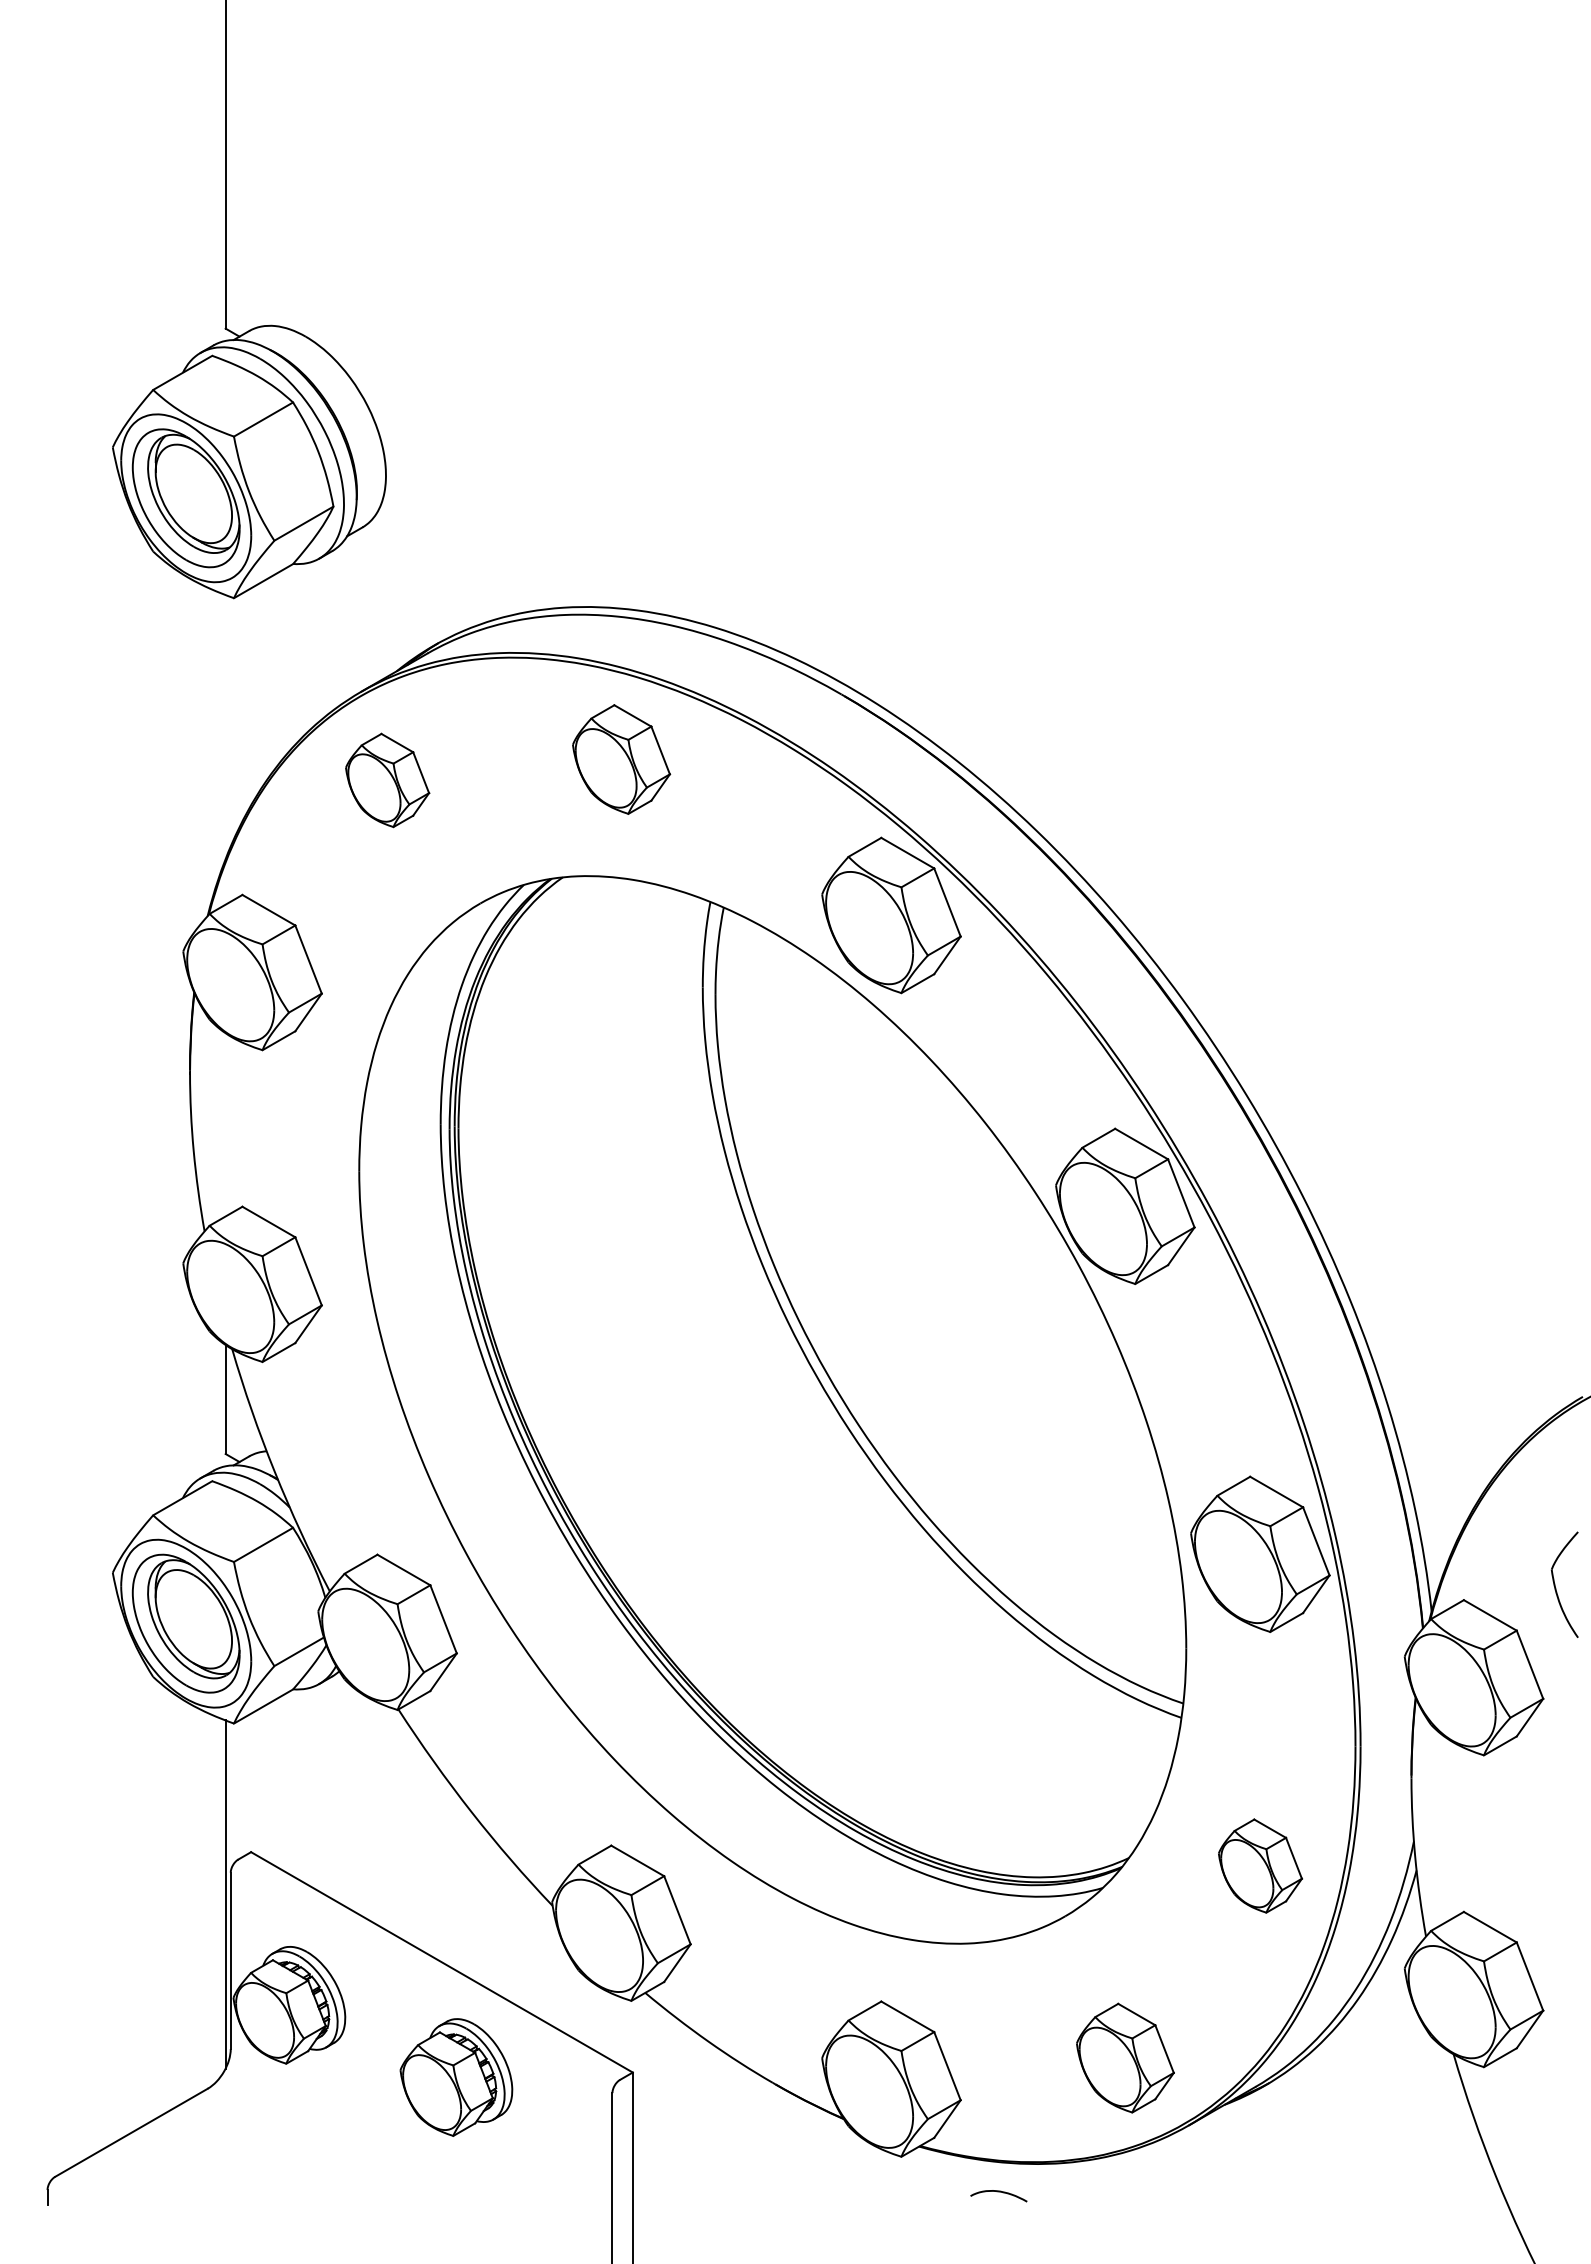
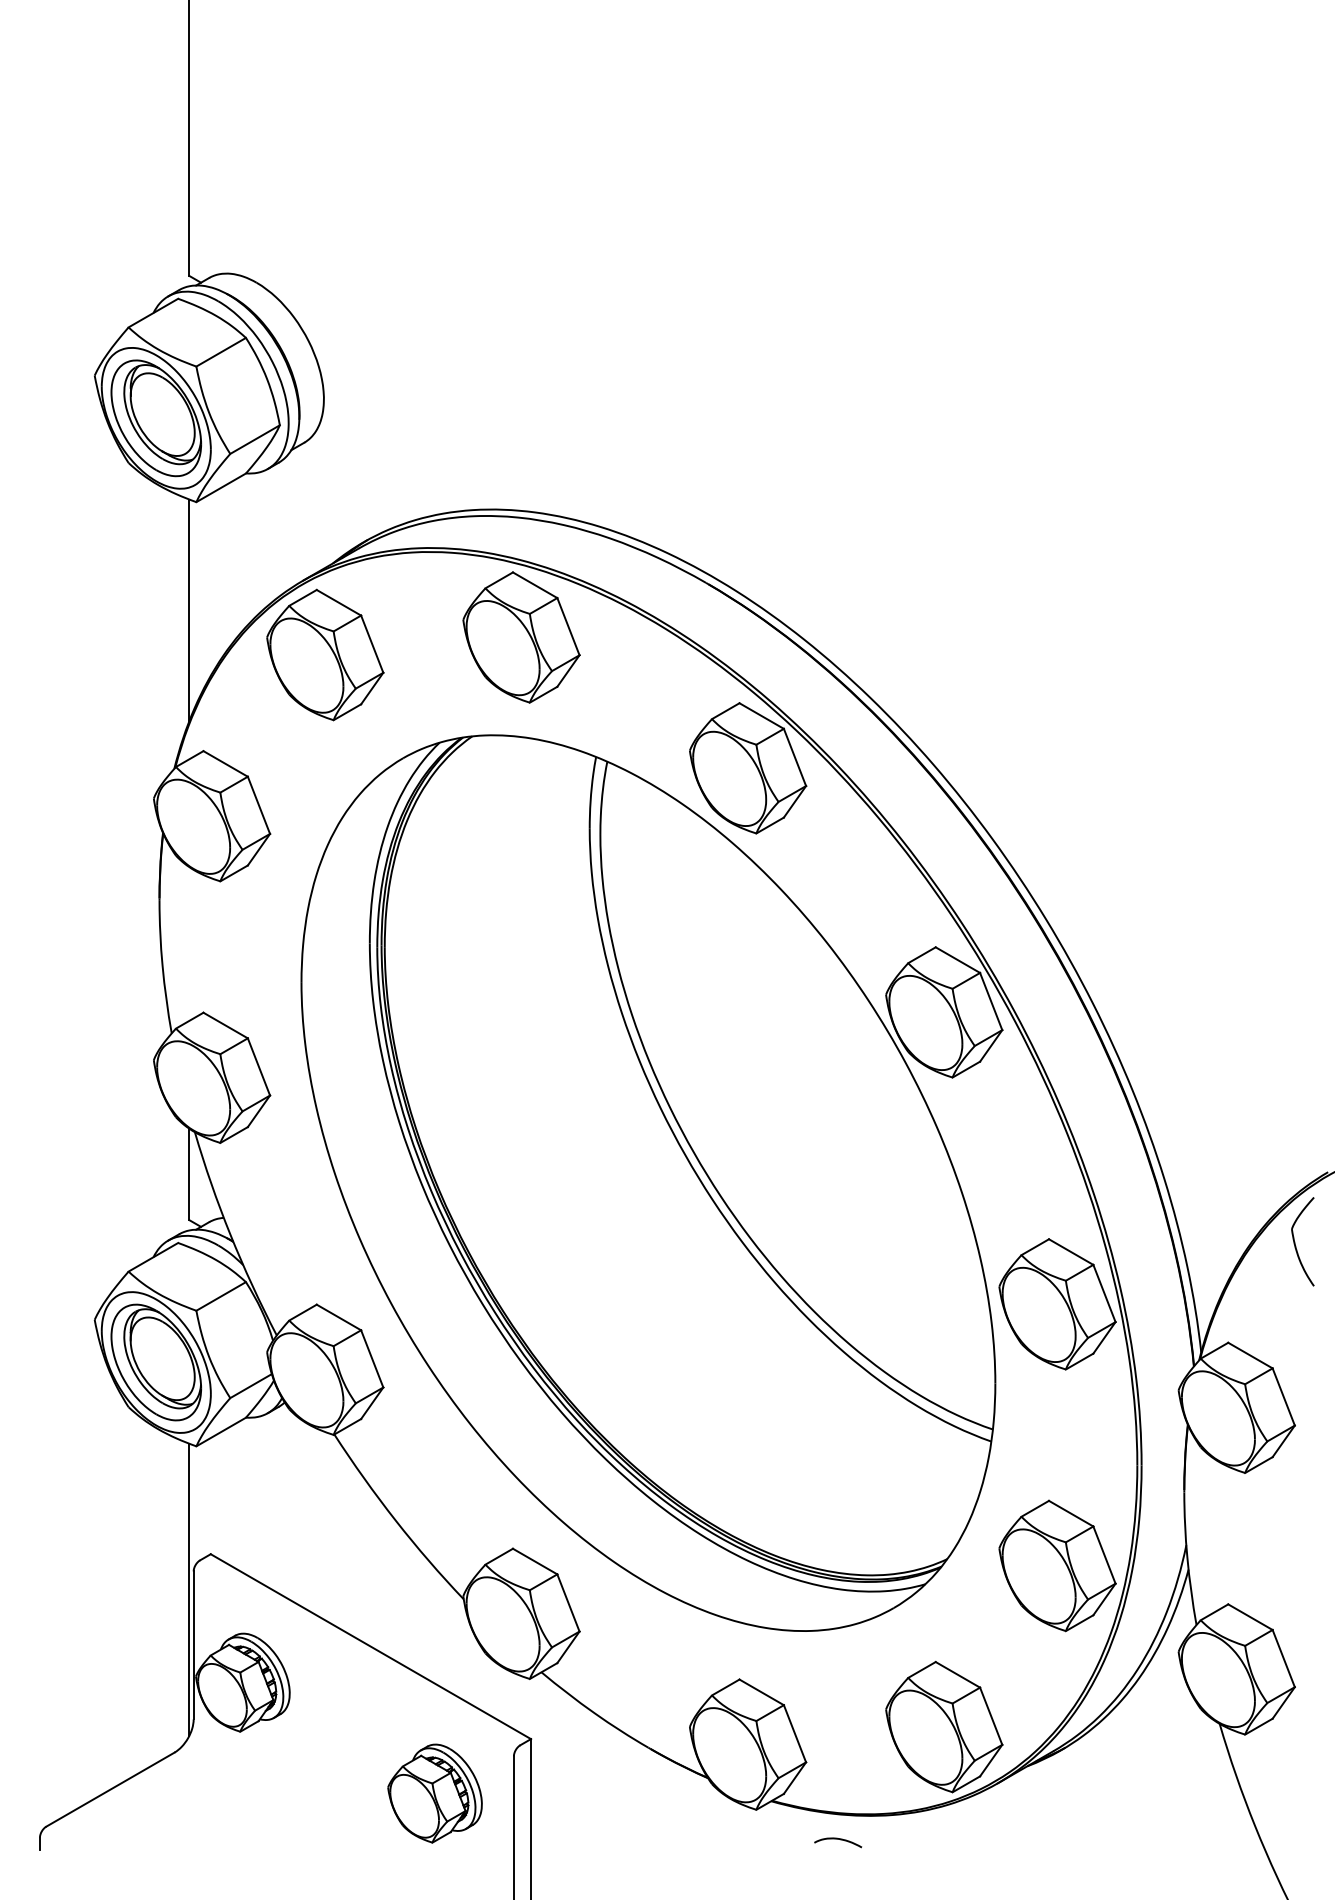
line: (225, 726) -> (189, 609), added
part: (621, 759) -> (521, 637), size x1.43
part: (387, 780) -> (325, 655), size x1.67
part: (1556, 1588) -> (1295, 1244), moved
part: (1260, 1865) -> (1057, 1565), size x1.67
part: (1125, 2057) -> (944, 1726), size x1.43
part: (456, 2077) -> (435, 1793), moved

